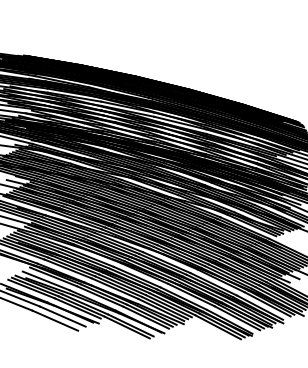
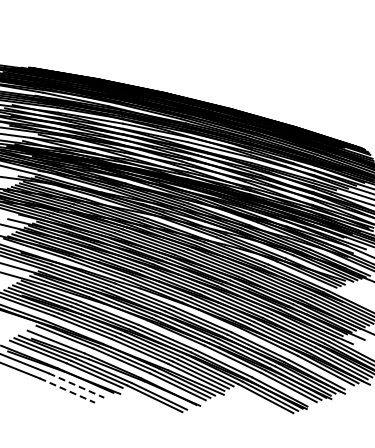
line: (62, 316) -> (76, 385), solid -> dashed
line: (55, 320) -> (67, 390), solid -> dashed

